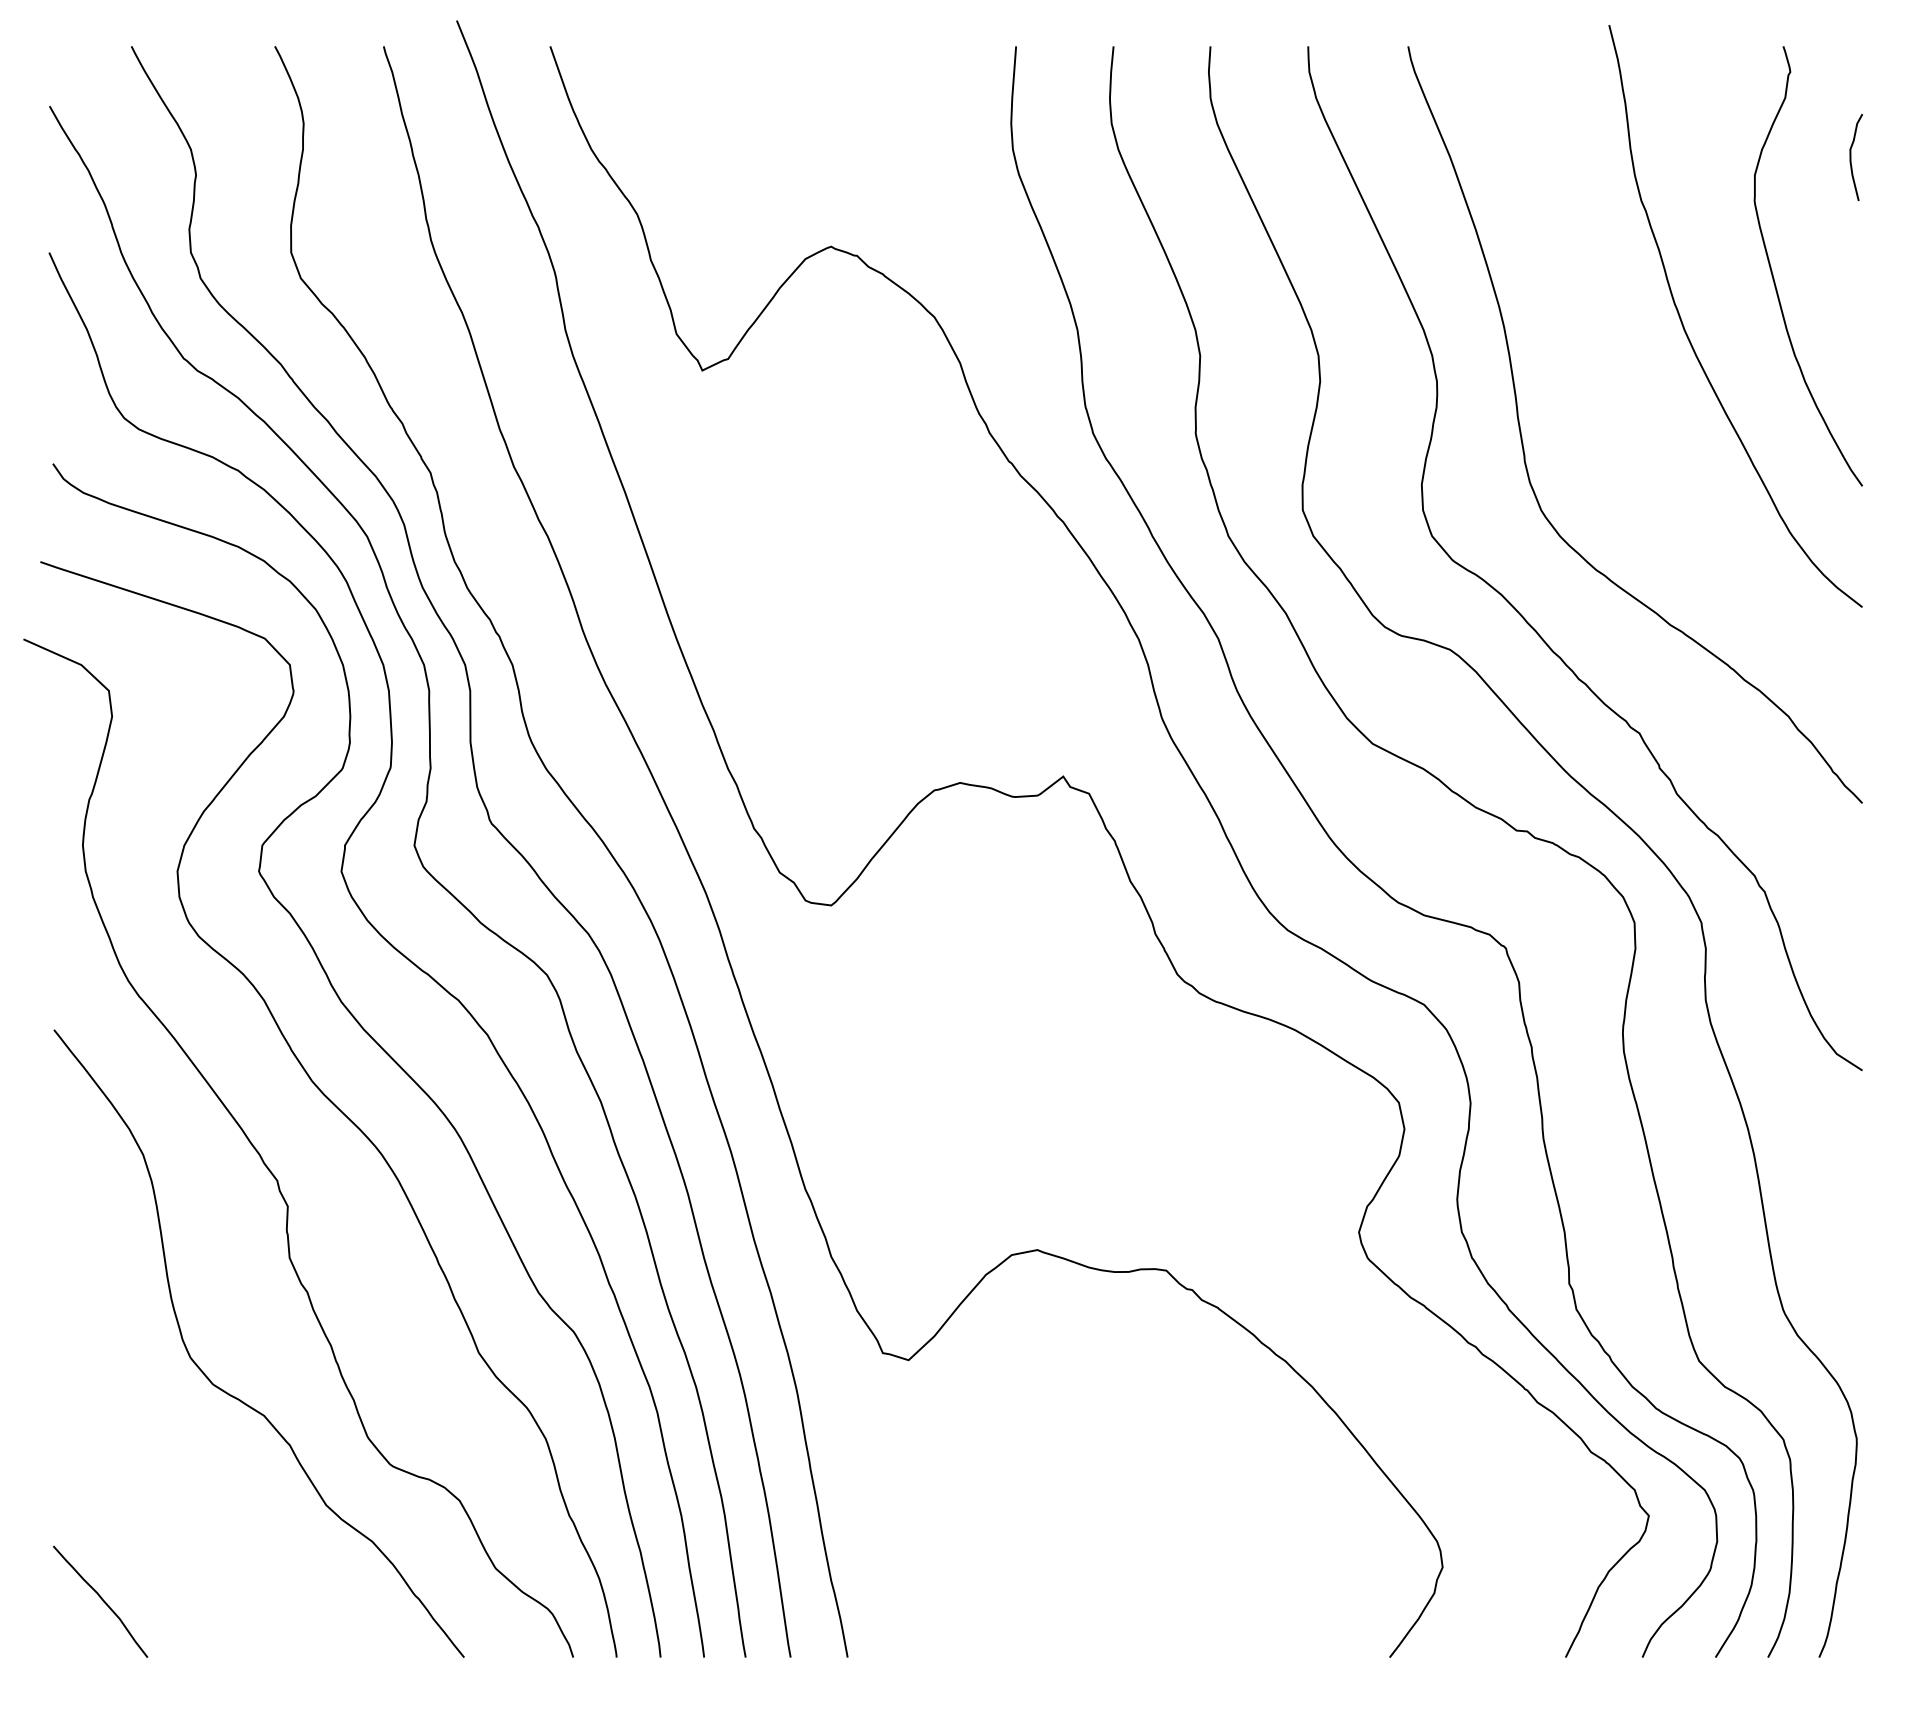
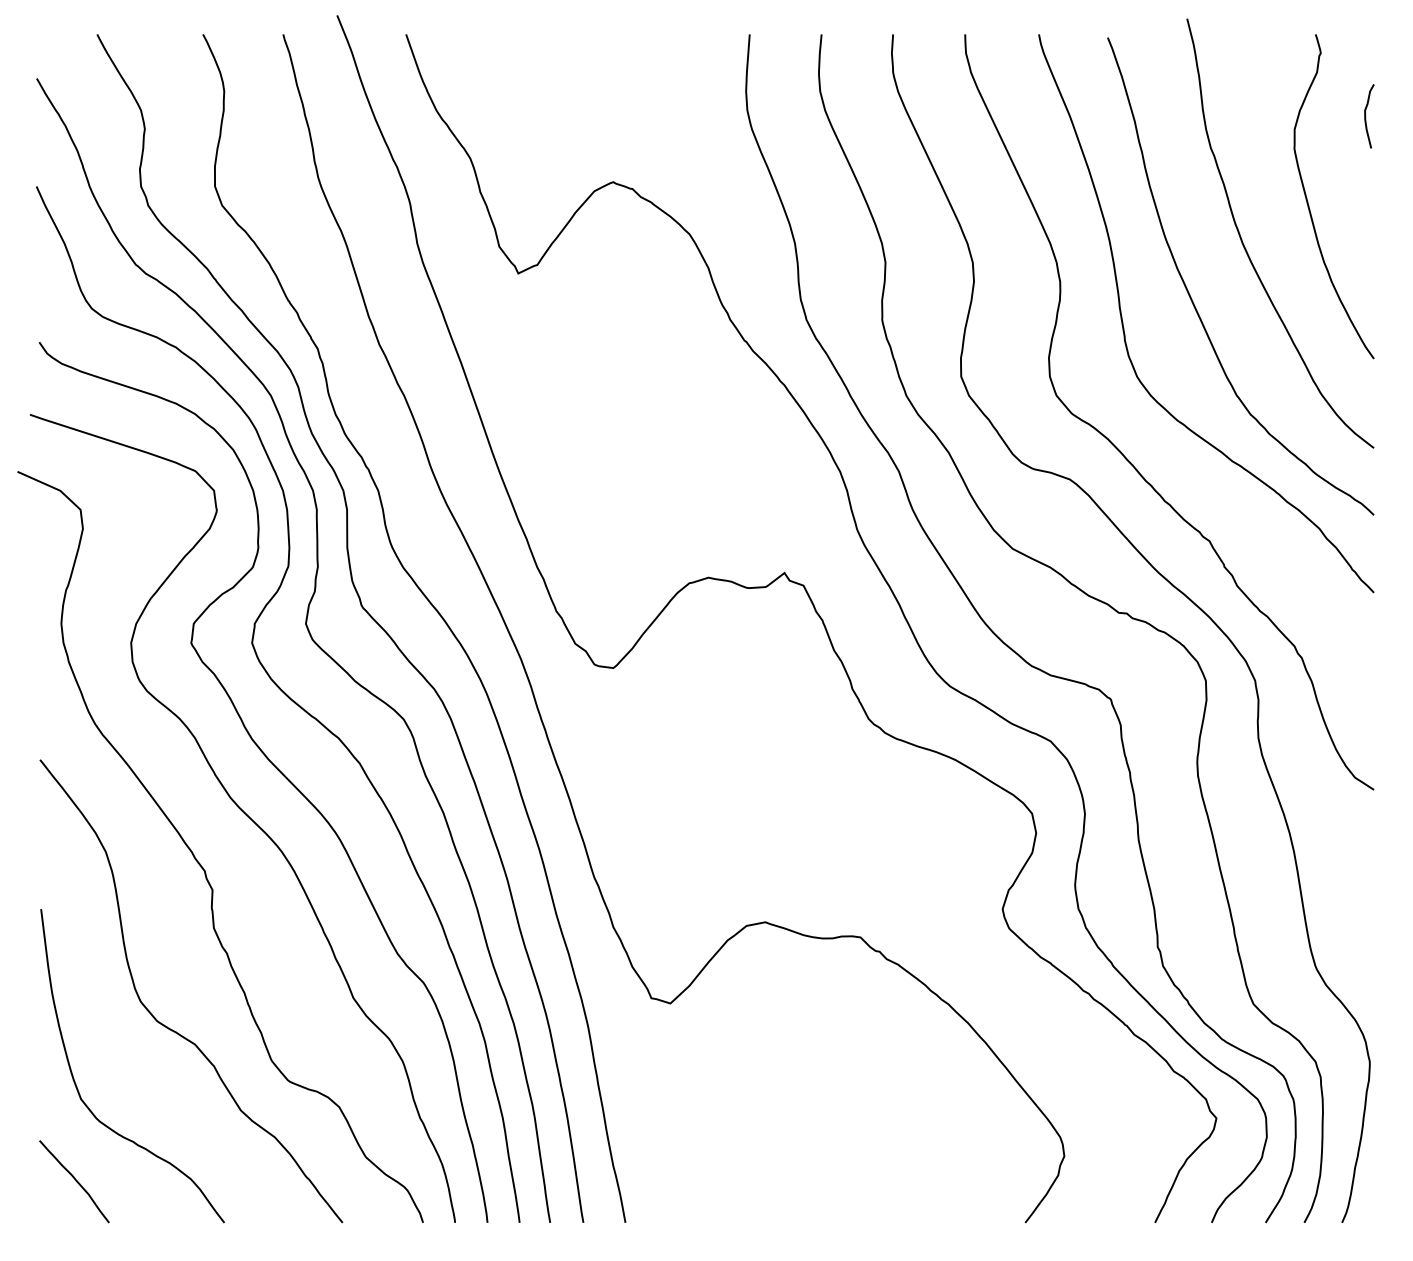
curve: (1613, 399) -> (1190, 294), added
curve: (105, 1475) -> (78, 1088), added

